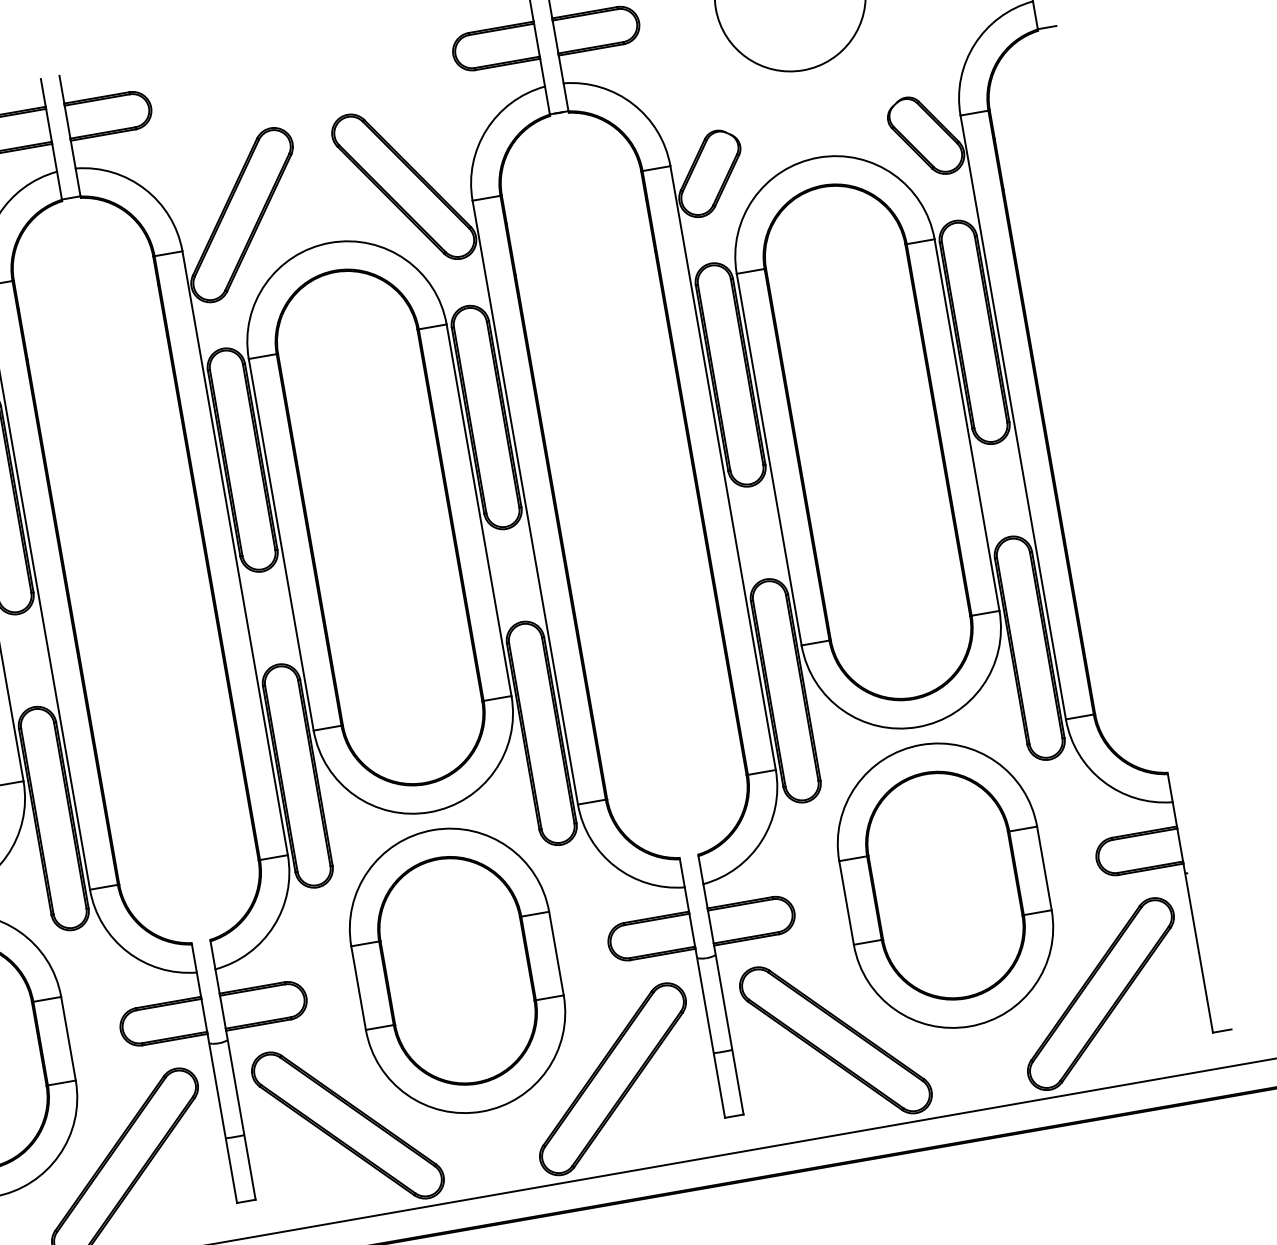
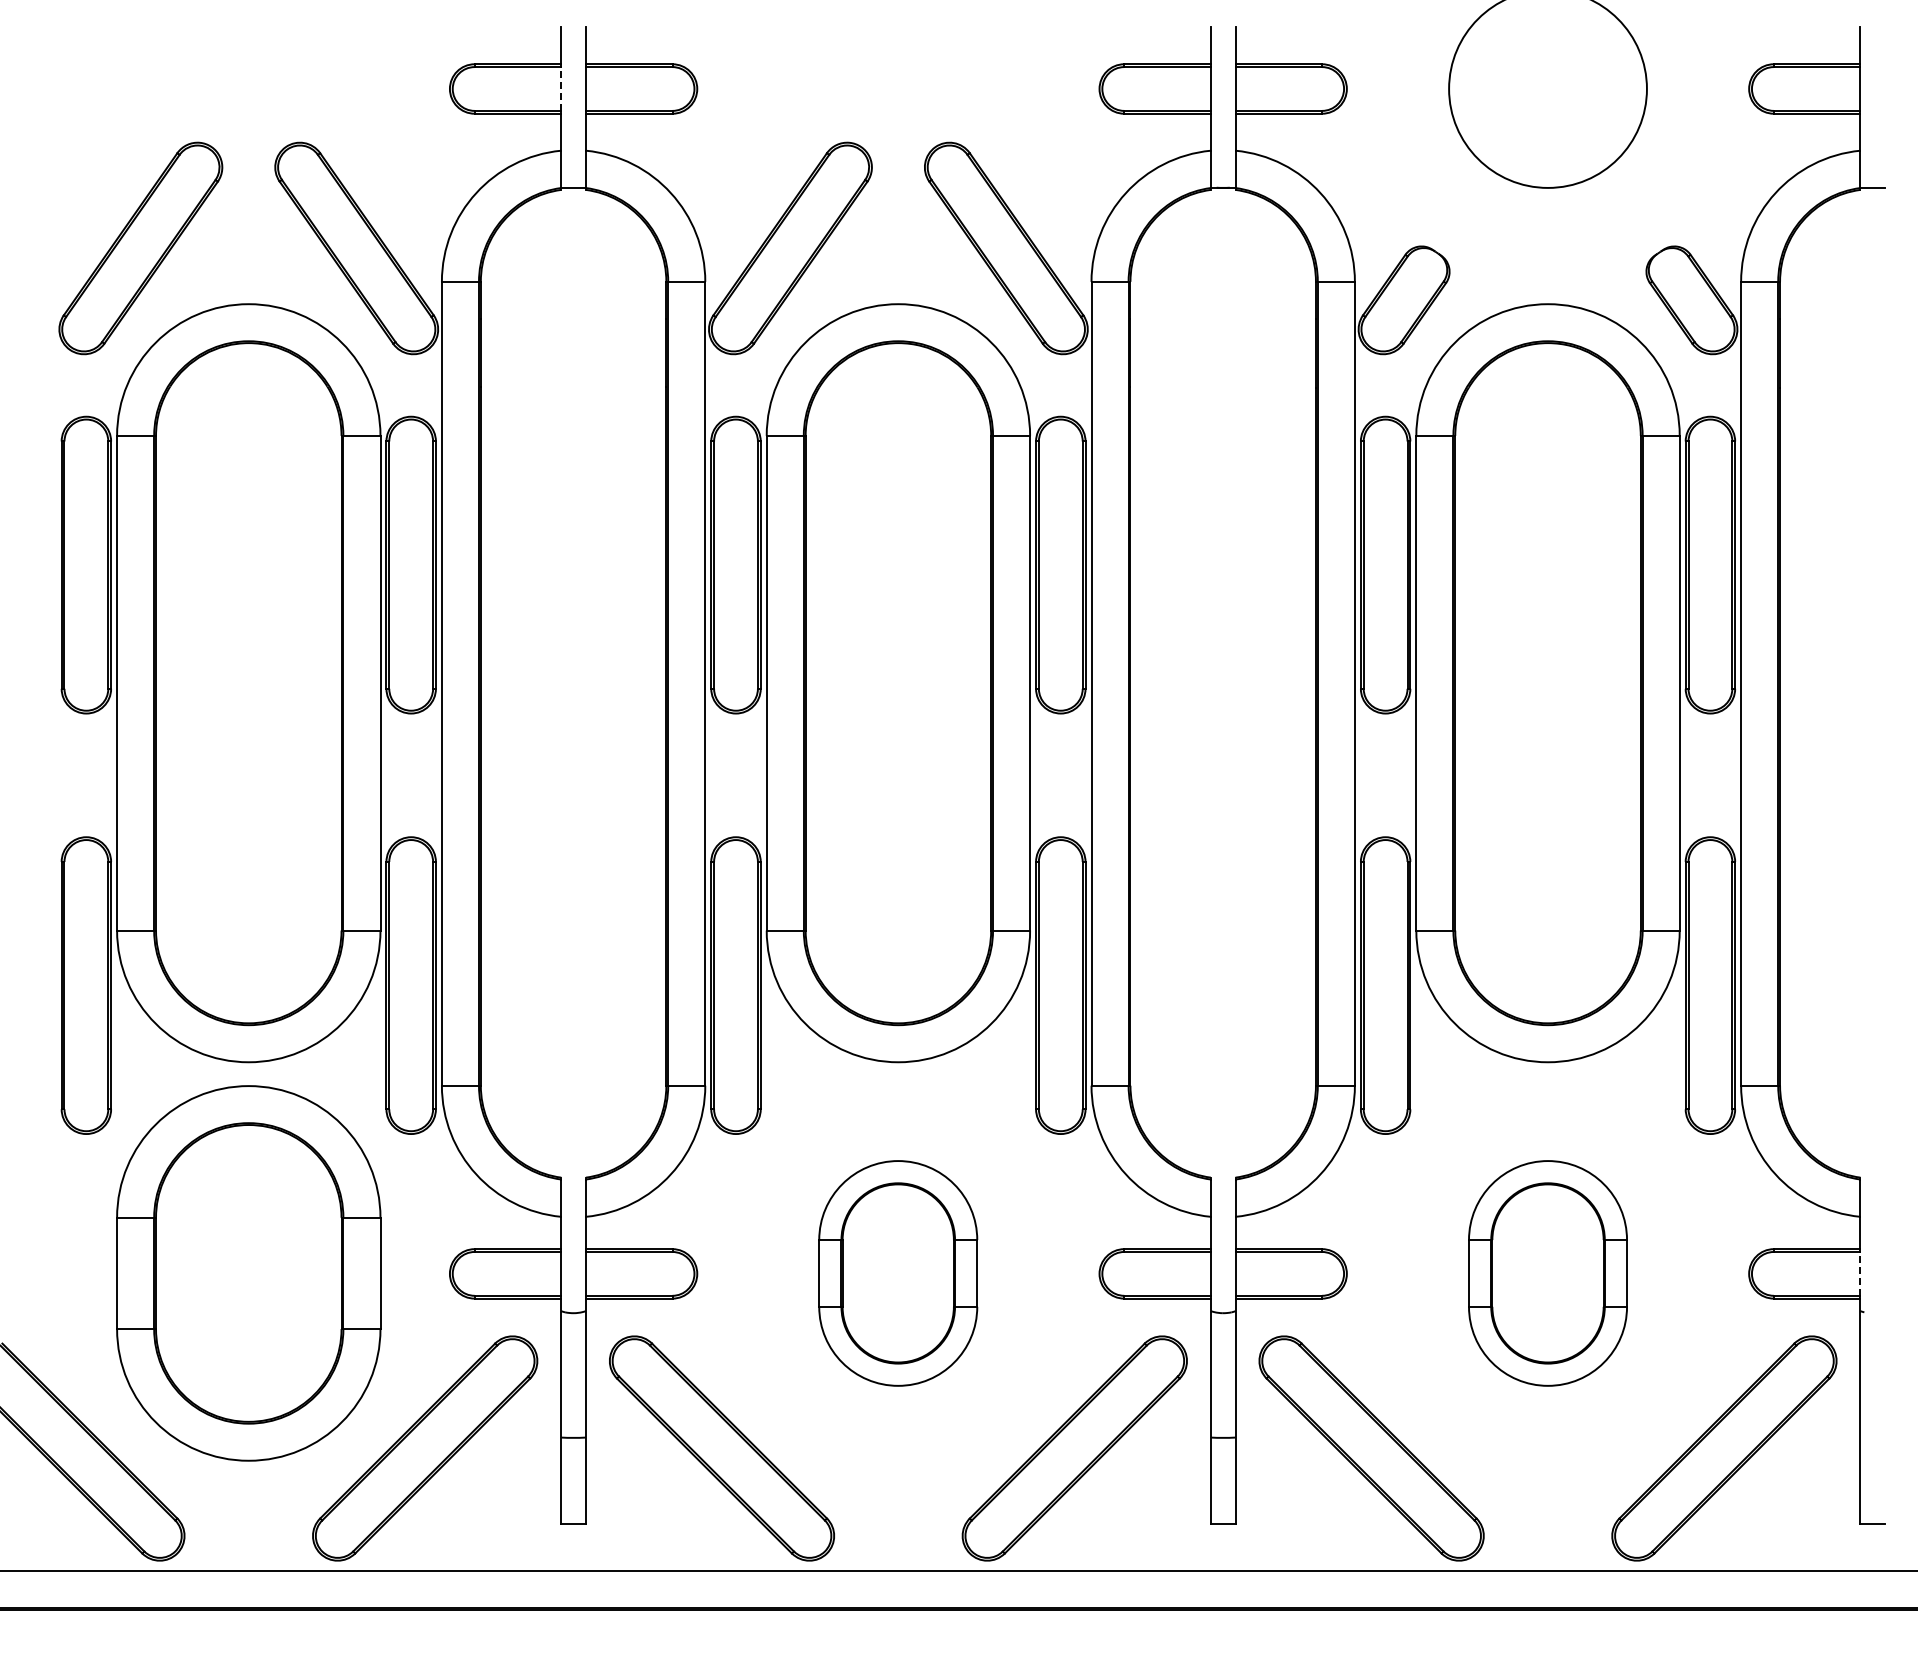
line: (49, 125) -> (561, 89), solid -> dashed
line: (1180, 844) -> (1860, 1273), solid -> dashed
part: (945, 885) -> (1547, 1273), size x0.6
part: (456, 971) -> (897, 1273), size x0.6

